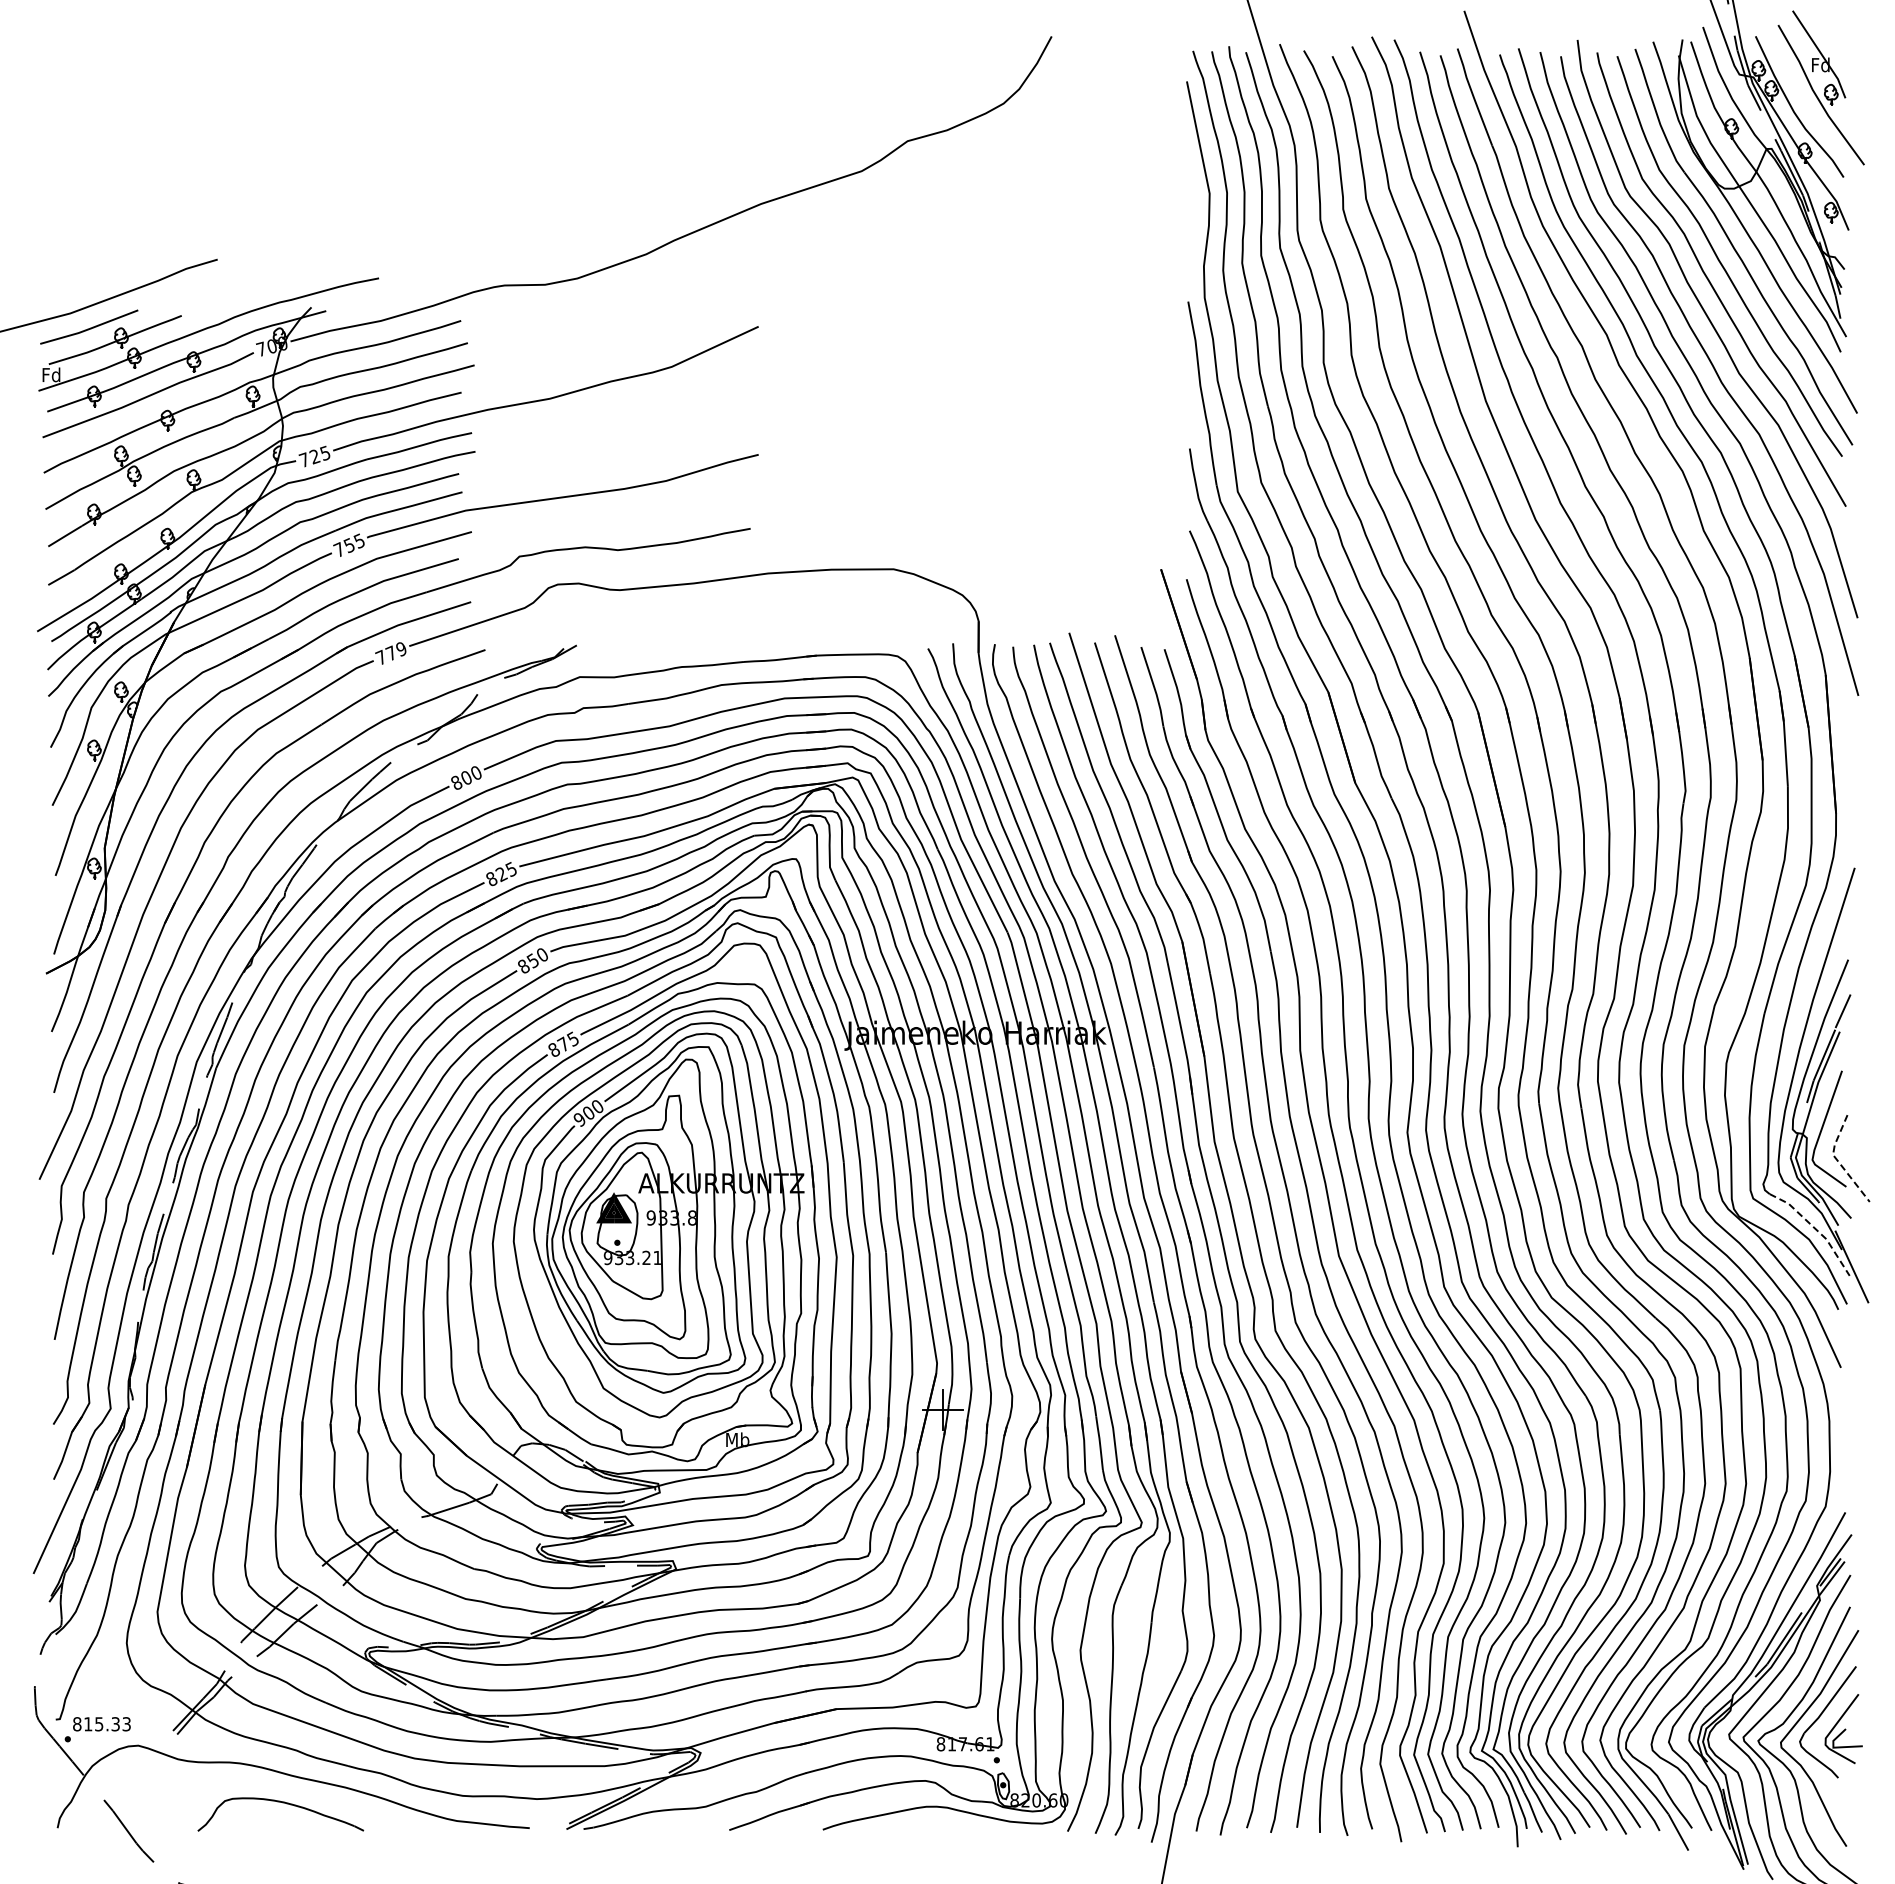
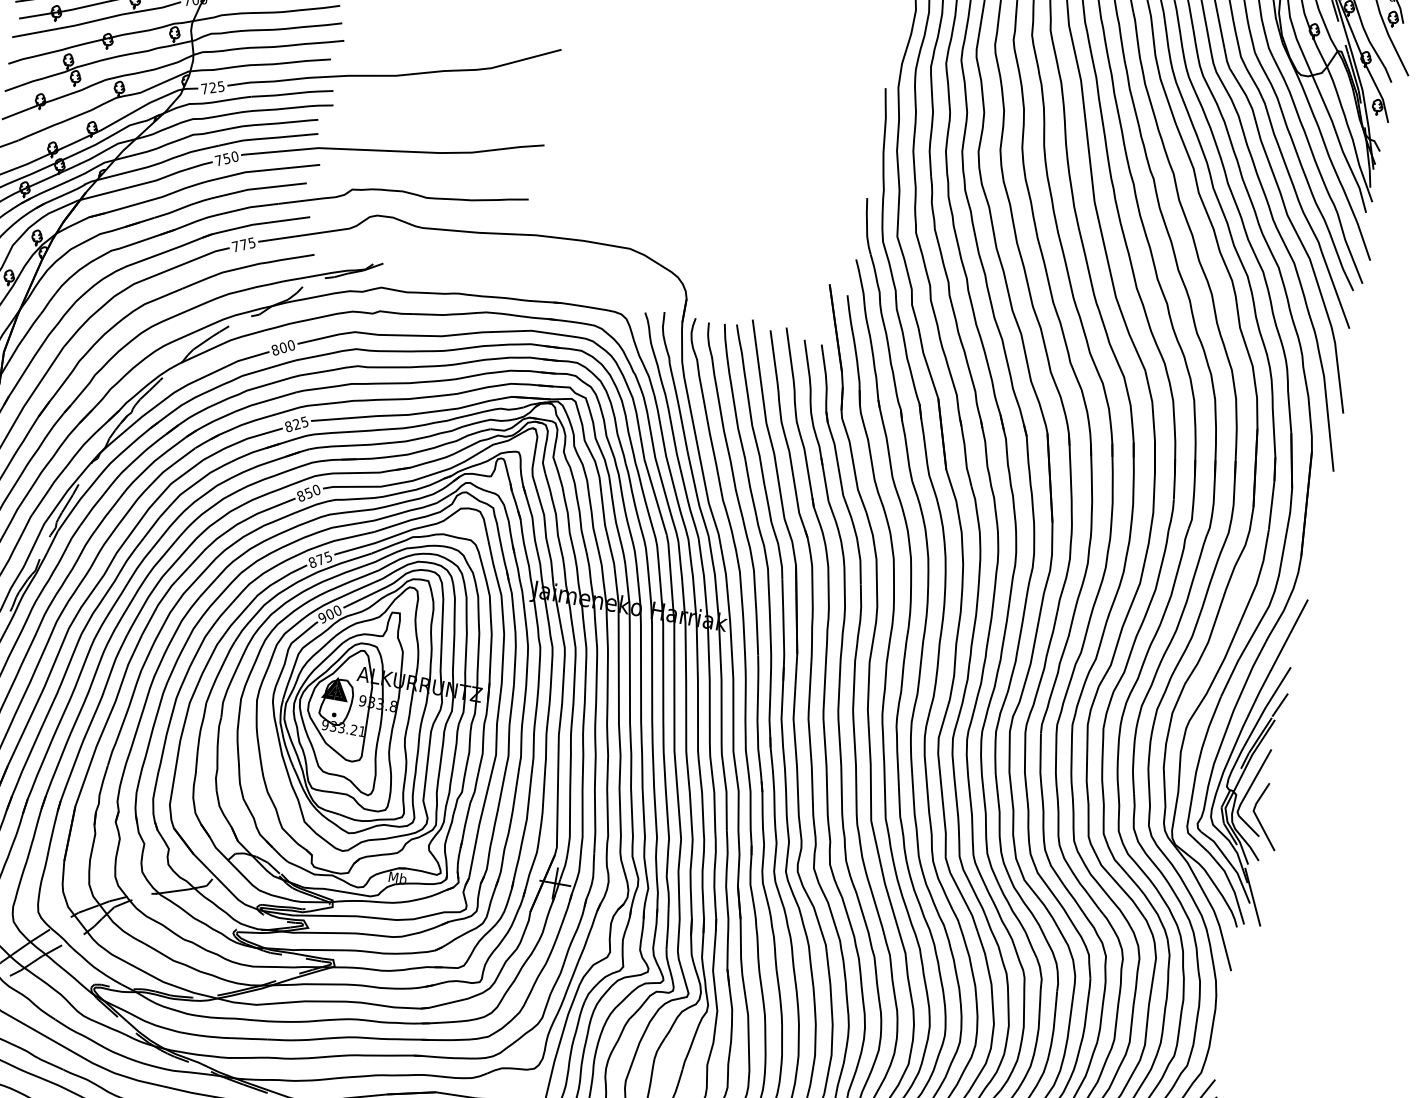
text: (358, 540) -> (234, 156), 755 -> 750
text: (400, 648) -> (251, 242), 779 -> 775
line: (1837, 1160) -> (1256, 815), dashed -> solid
line: (1815, 1229) -> (1230, 864), dashed -> solid

